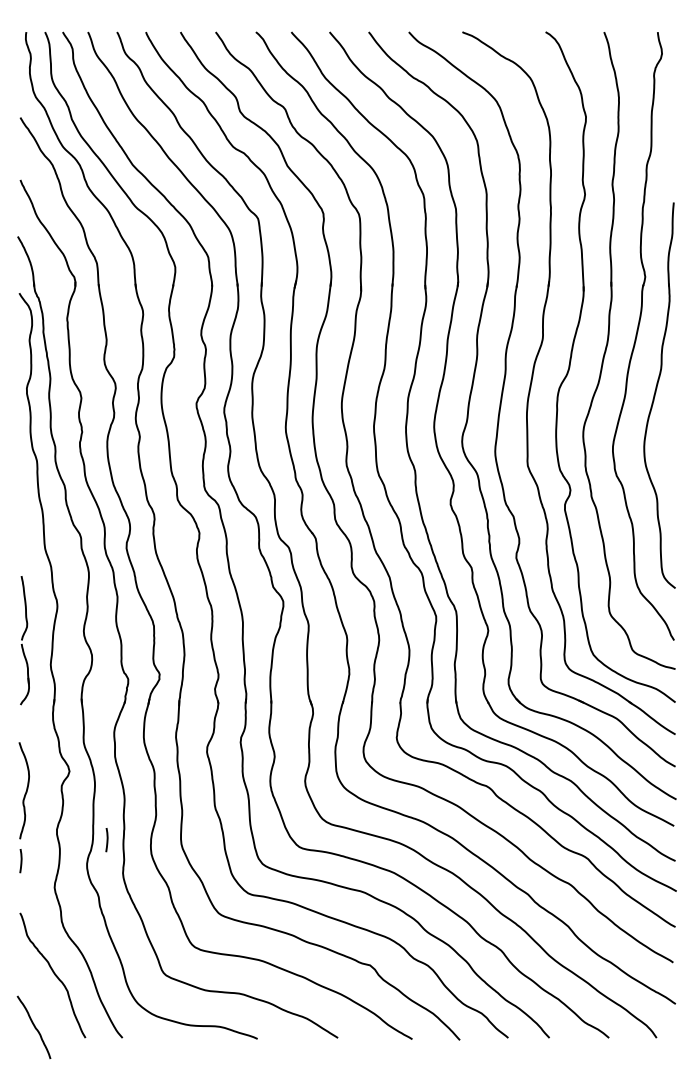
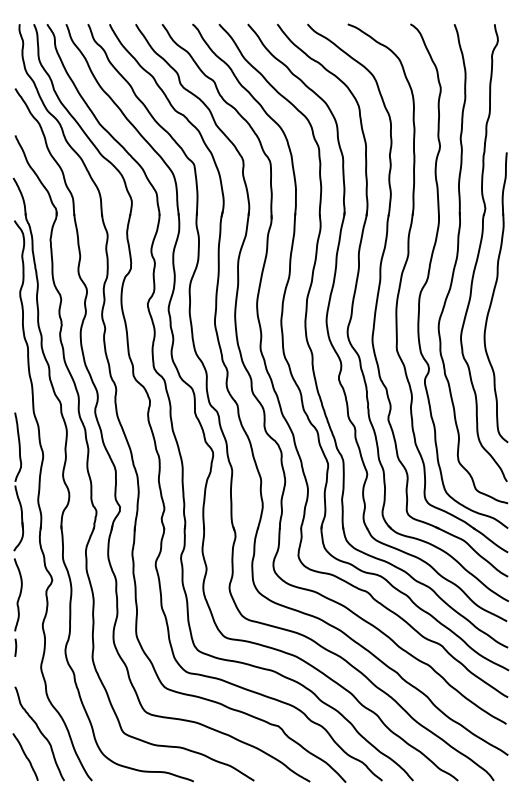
part: (24, 640) -> (18, 481), size x1.43
line: (106, 840) -> (80, 632), removed
curve: (33, 1026) -> (25, 756), moved

